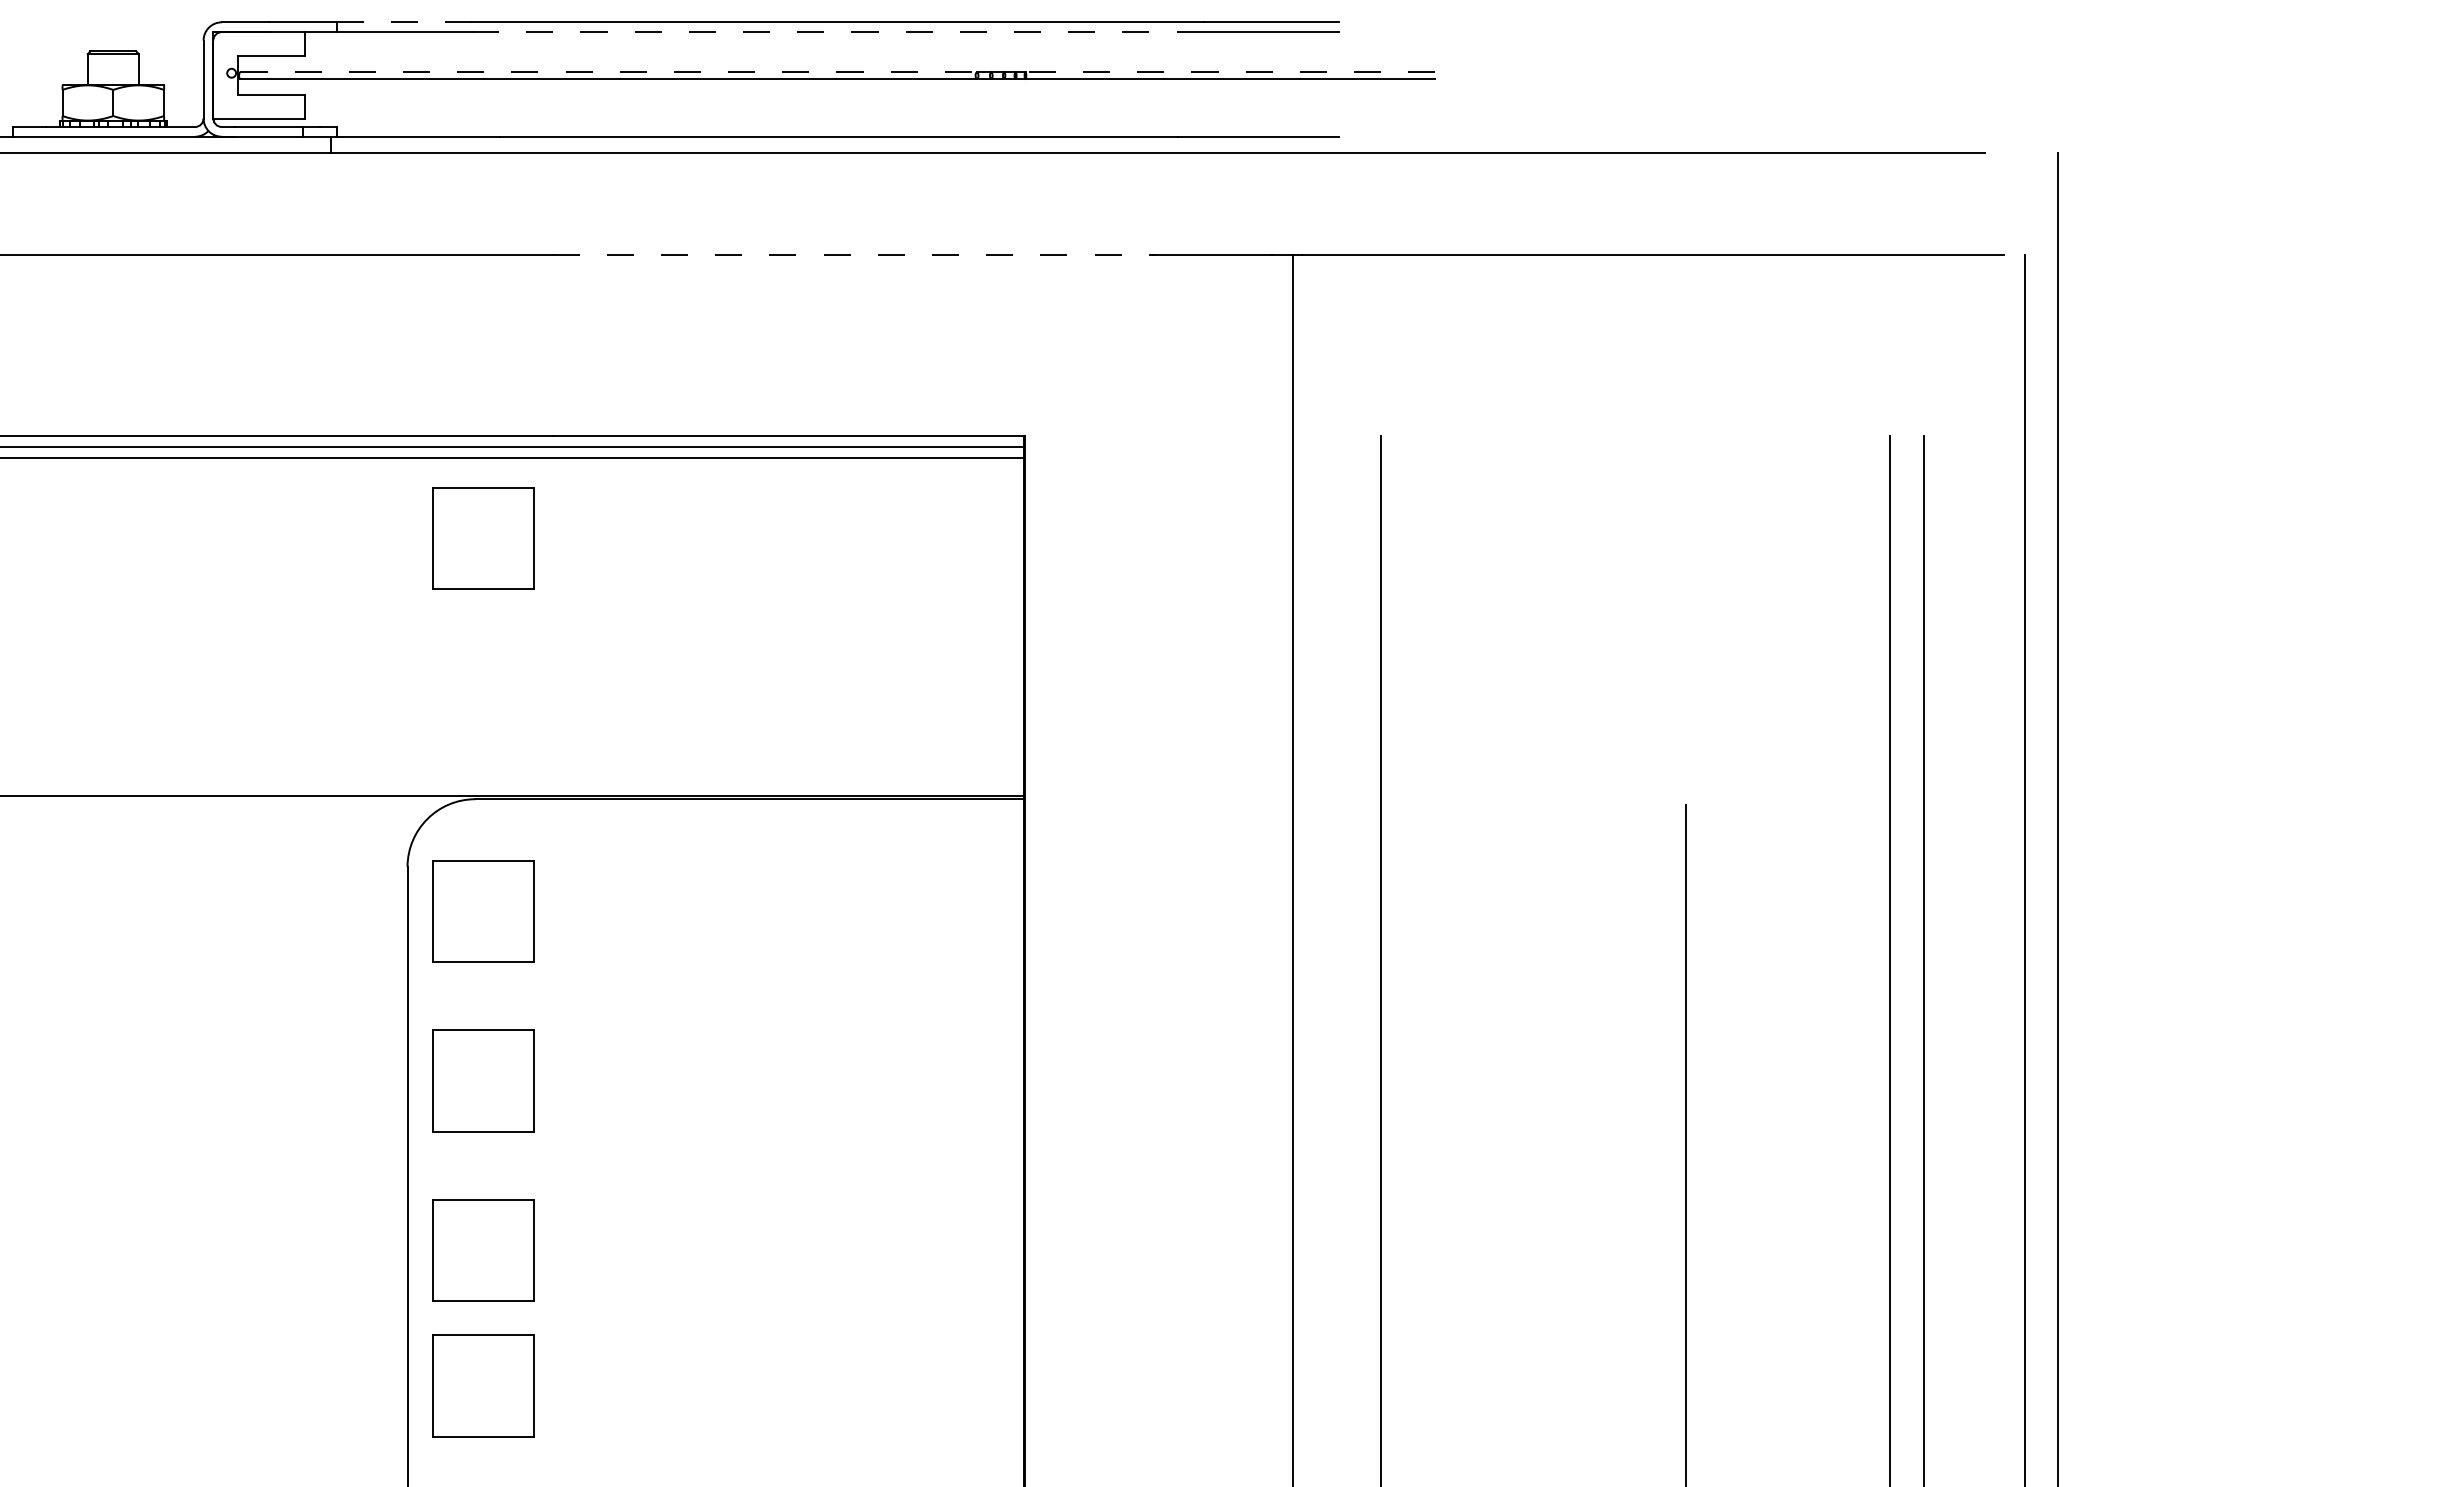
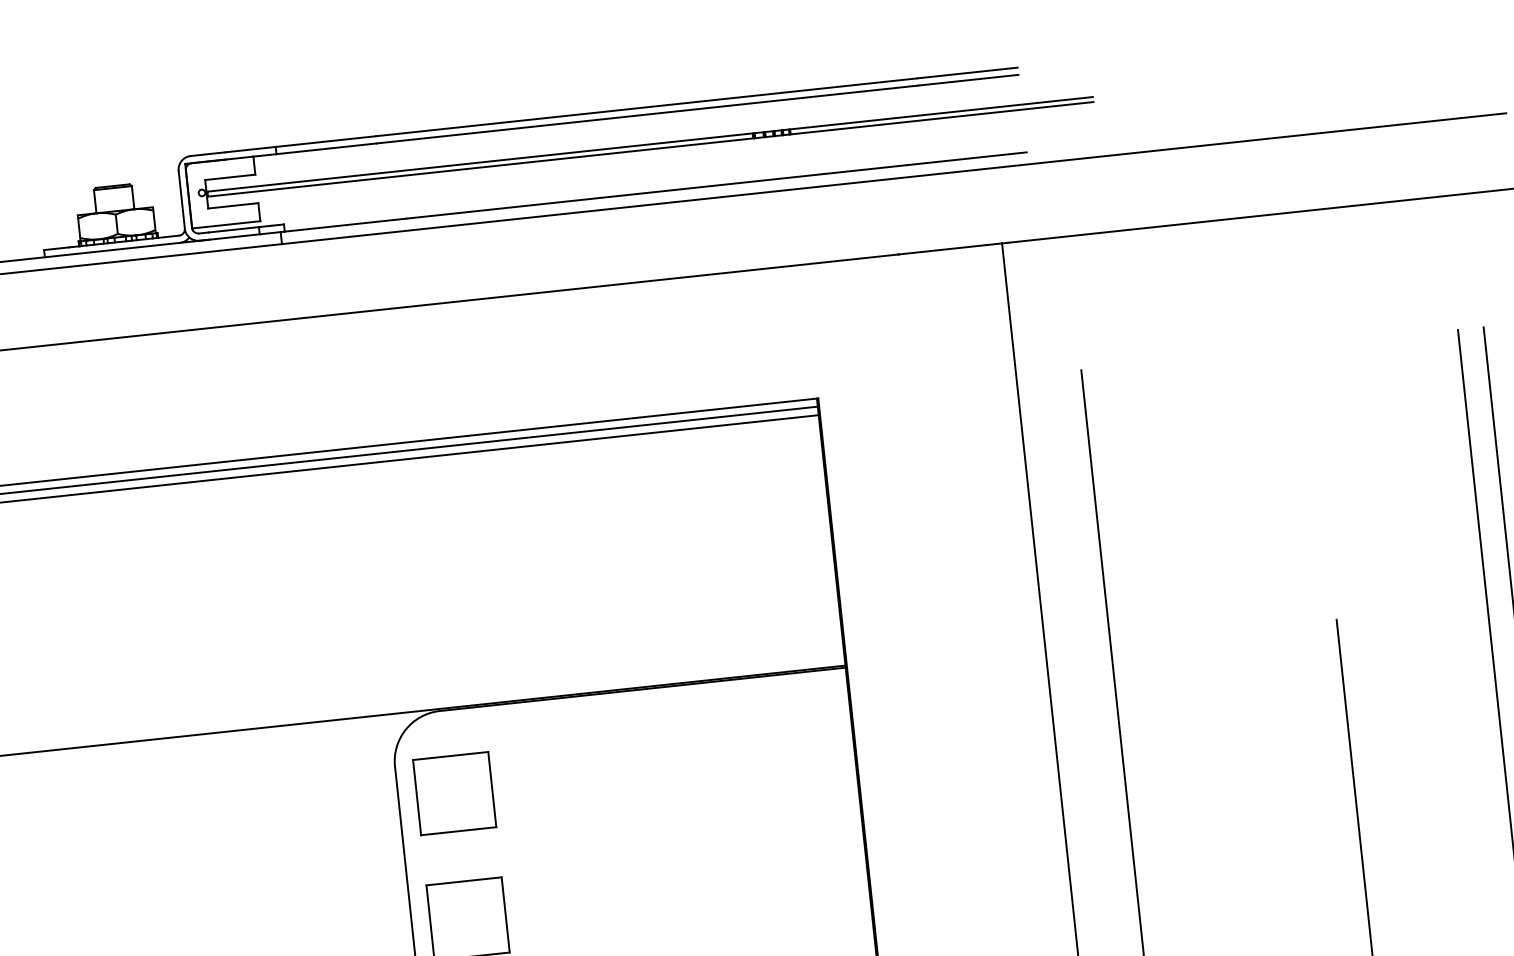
line: (404, 22) -> (325, 141), dashed -> solid
line: (837, 32) -> (647, 114), dashed -> solid
line: (609, 72) -> (481, 162), dashed -> solid
line: (1230, 72) -> (941, 113), dashed -> solid
line: (853, 254) -> (676, 277), dashed -> solid
part: (483, 538) -> (425, 517), removed

